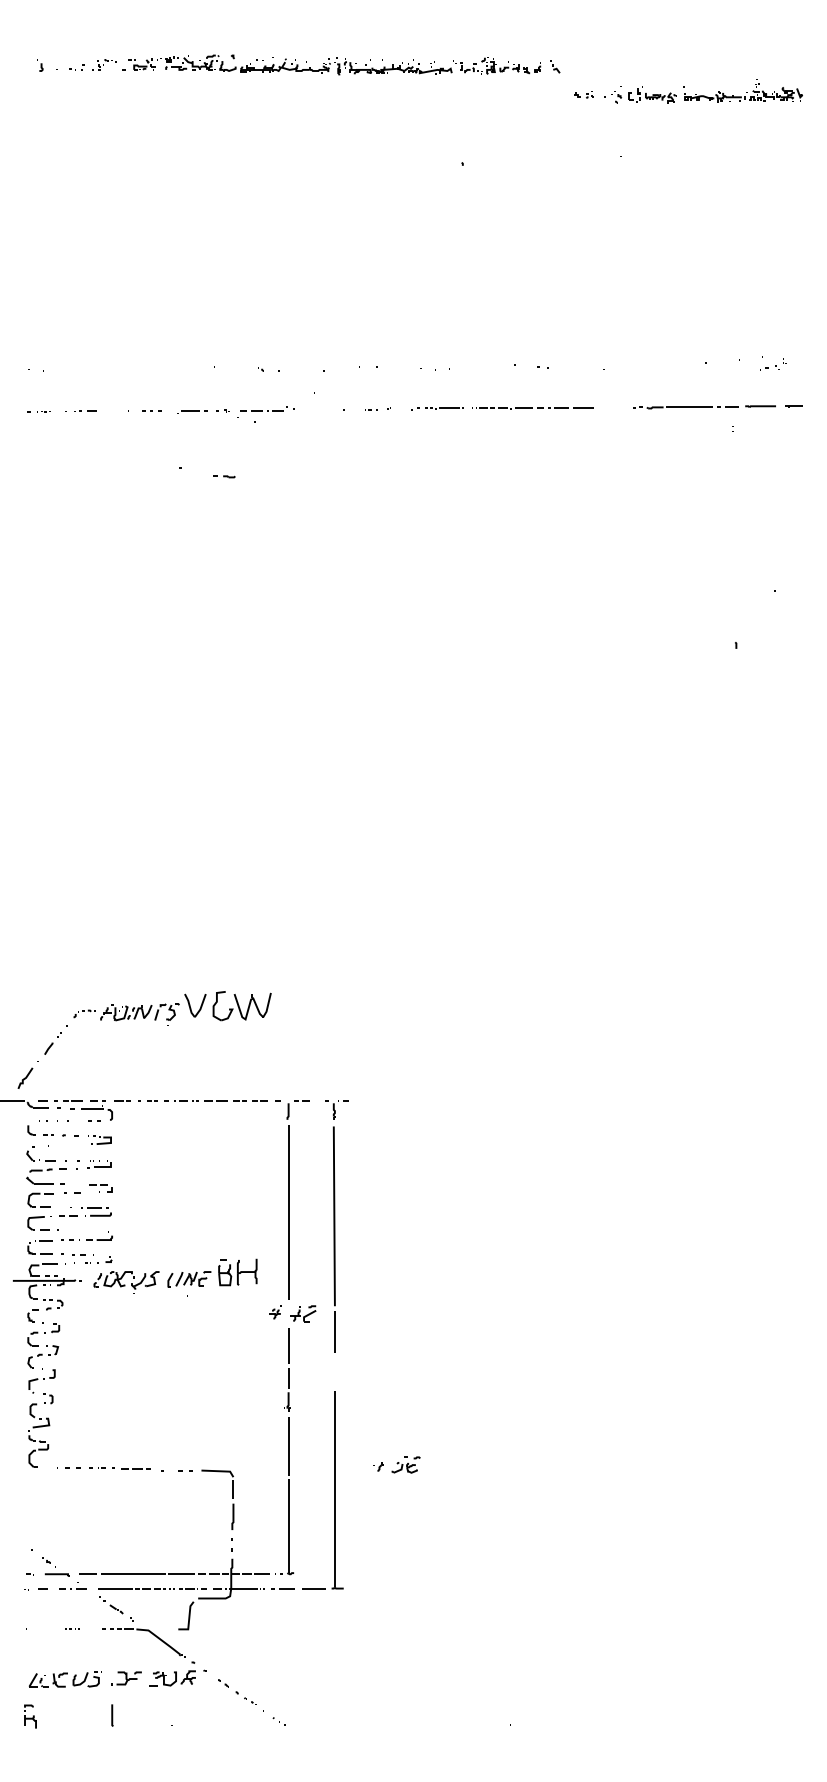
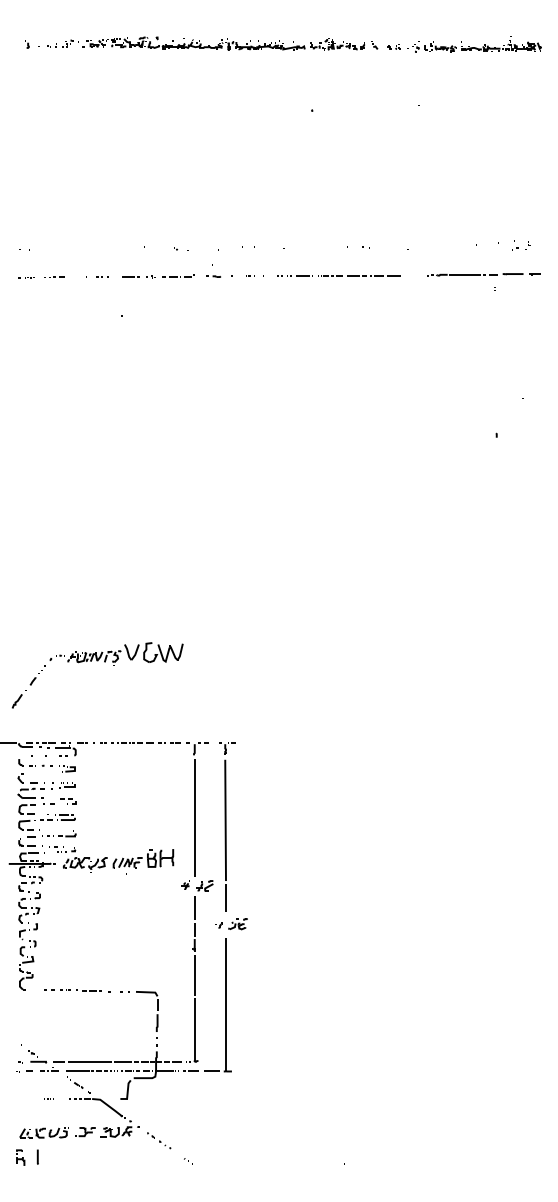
part: (688, 91) -> (464, 44), moved
part: (224, 476) -> (213, 276), moved
part: (144, 1019) -> (97, 661), moved
part: (396, 1465) -> (231, 924), moved
line: (111, 1714) -> (37, 1156), moved

